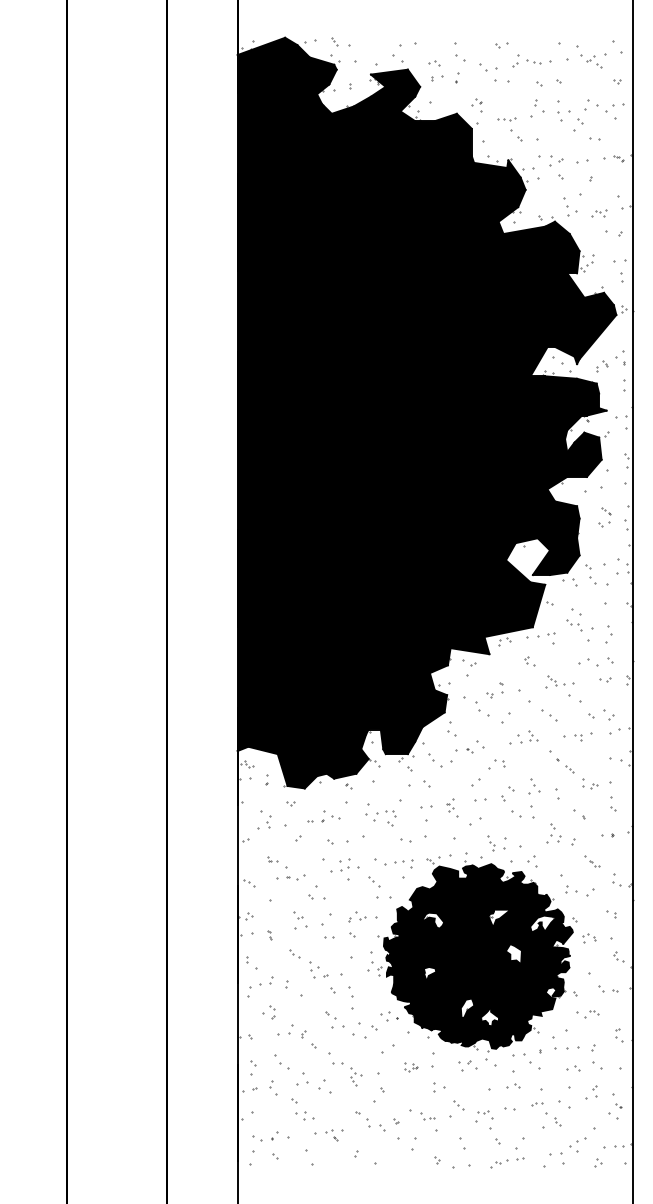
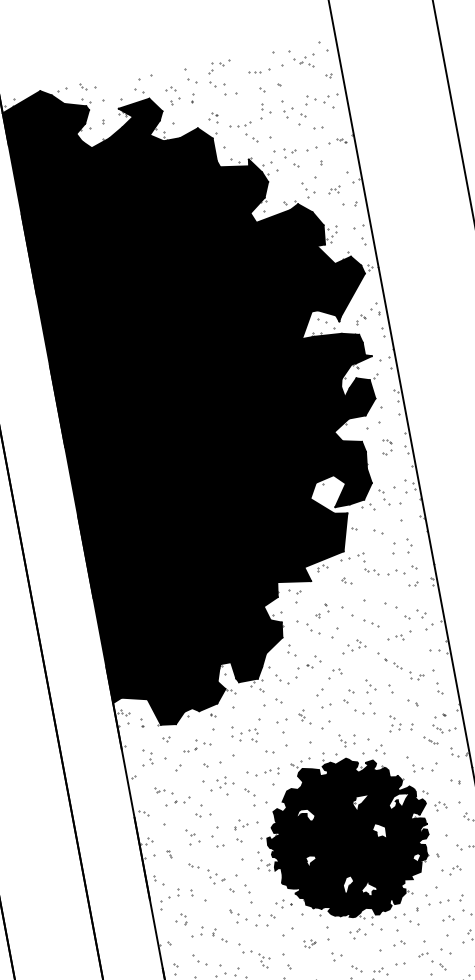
part: (515, 60) -> (210, 67), moved
part: (506, 119) -> (240, 125), size x1.4
part: (574, 625) -> (371, 571), moved
part: (560, 680) -> (444, 727), moved

